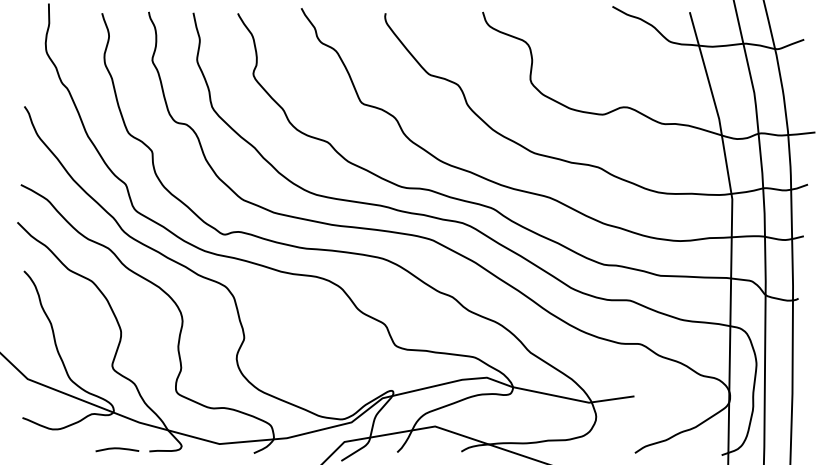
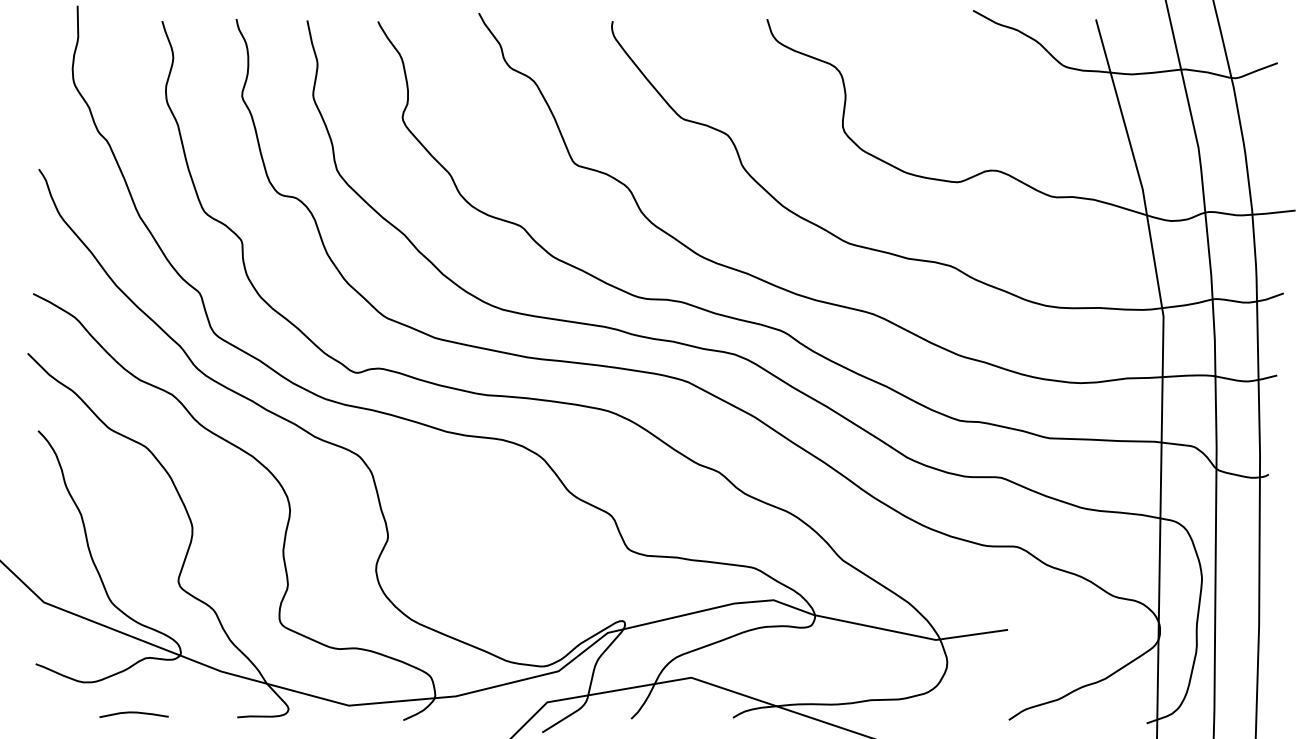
curve: (117, 449) -> (134, 714), moved

